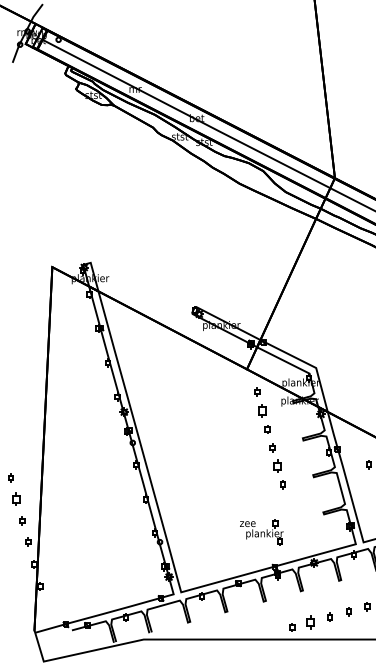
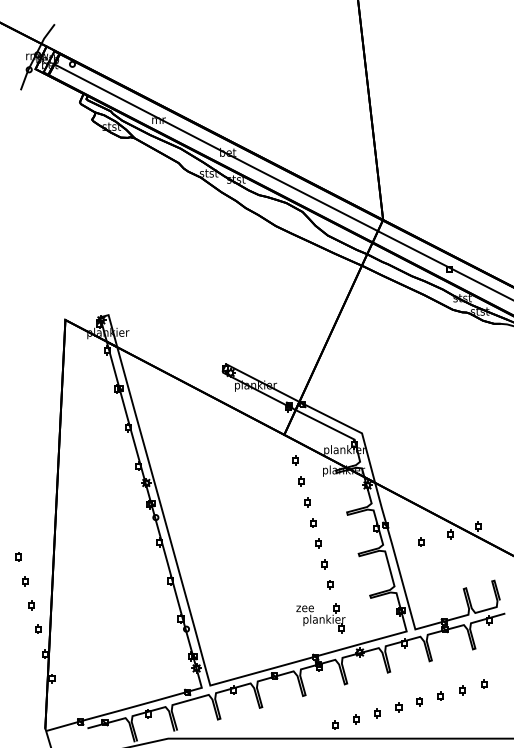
part: (262, 410) -> (301, 481), size x0.62
part: (277, 465) -> (318, 543), size x0.62
part: (16, 499) -> (25, 581), size x0.62
part: (288, 502) -> (330, 584), added
part: (261, 532) -> (320, 618), moved
part: (311, 622) -> (356, 719), size x0.62

